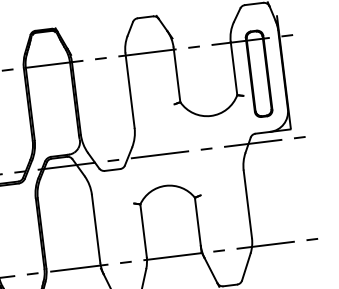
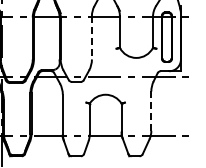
line: (129, 90) -> (91, 37), solid -> dashed
line: (248, 204) -> (151, 111), solid -> dashed

